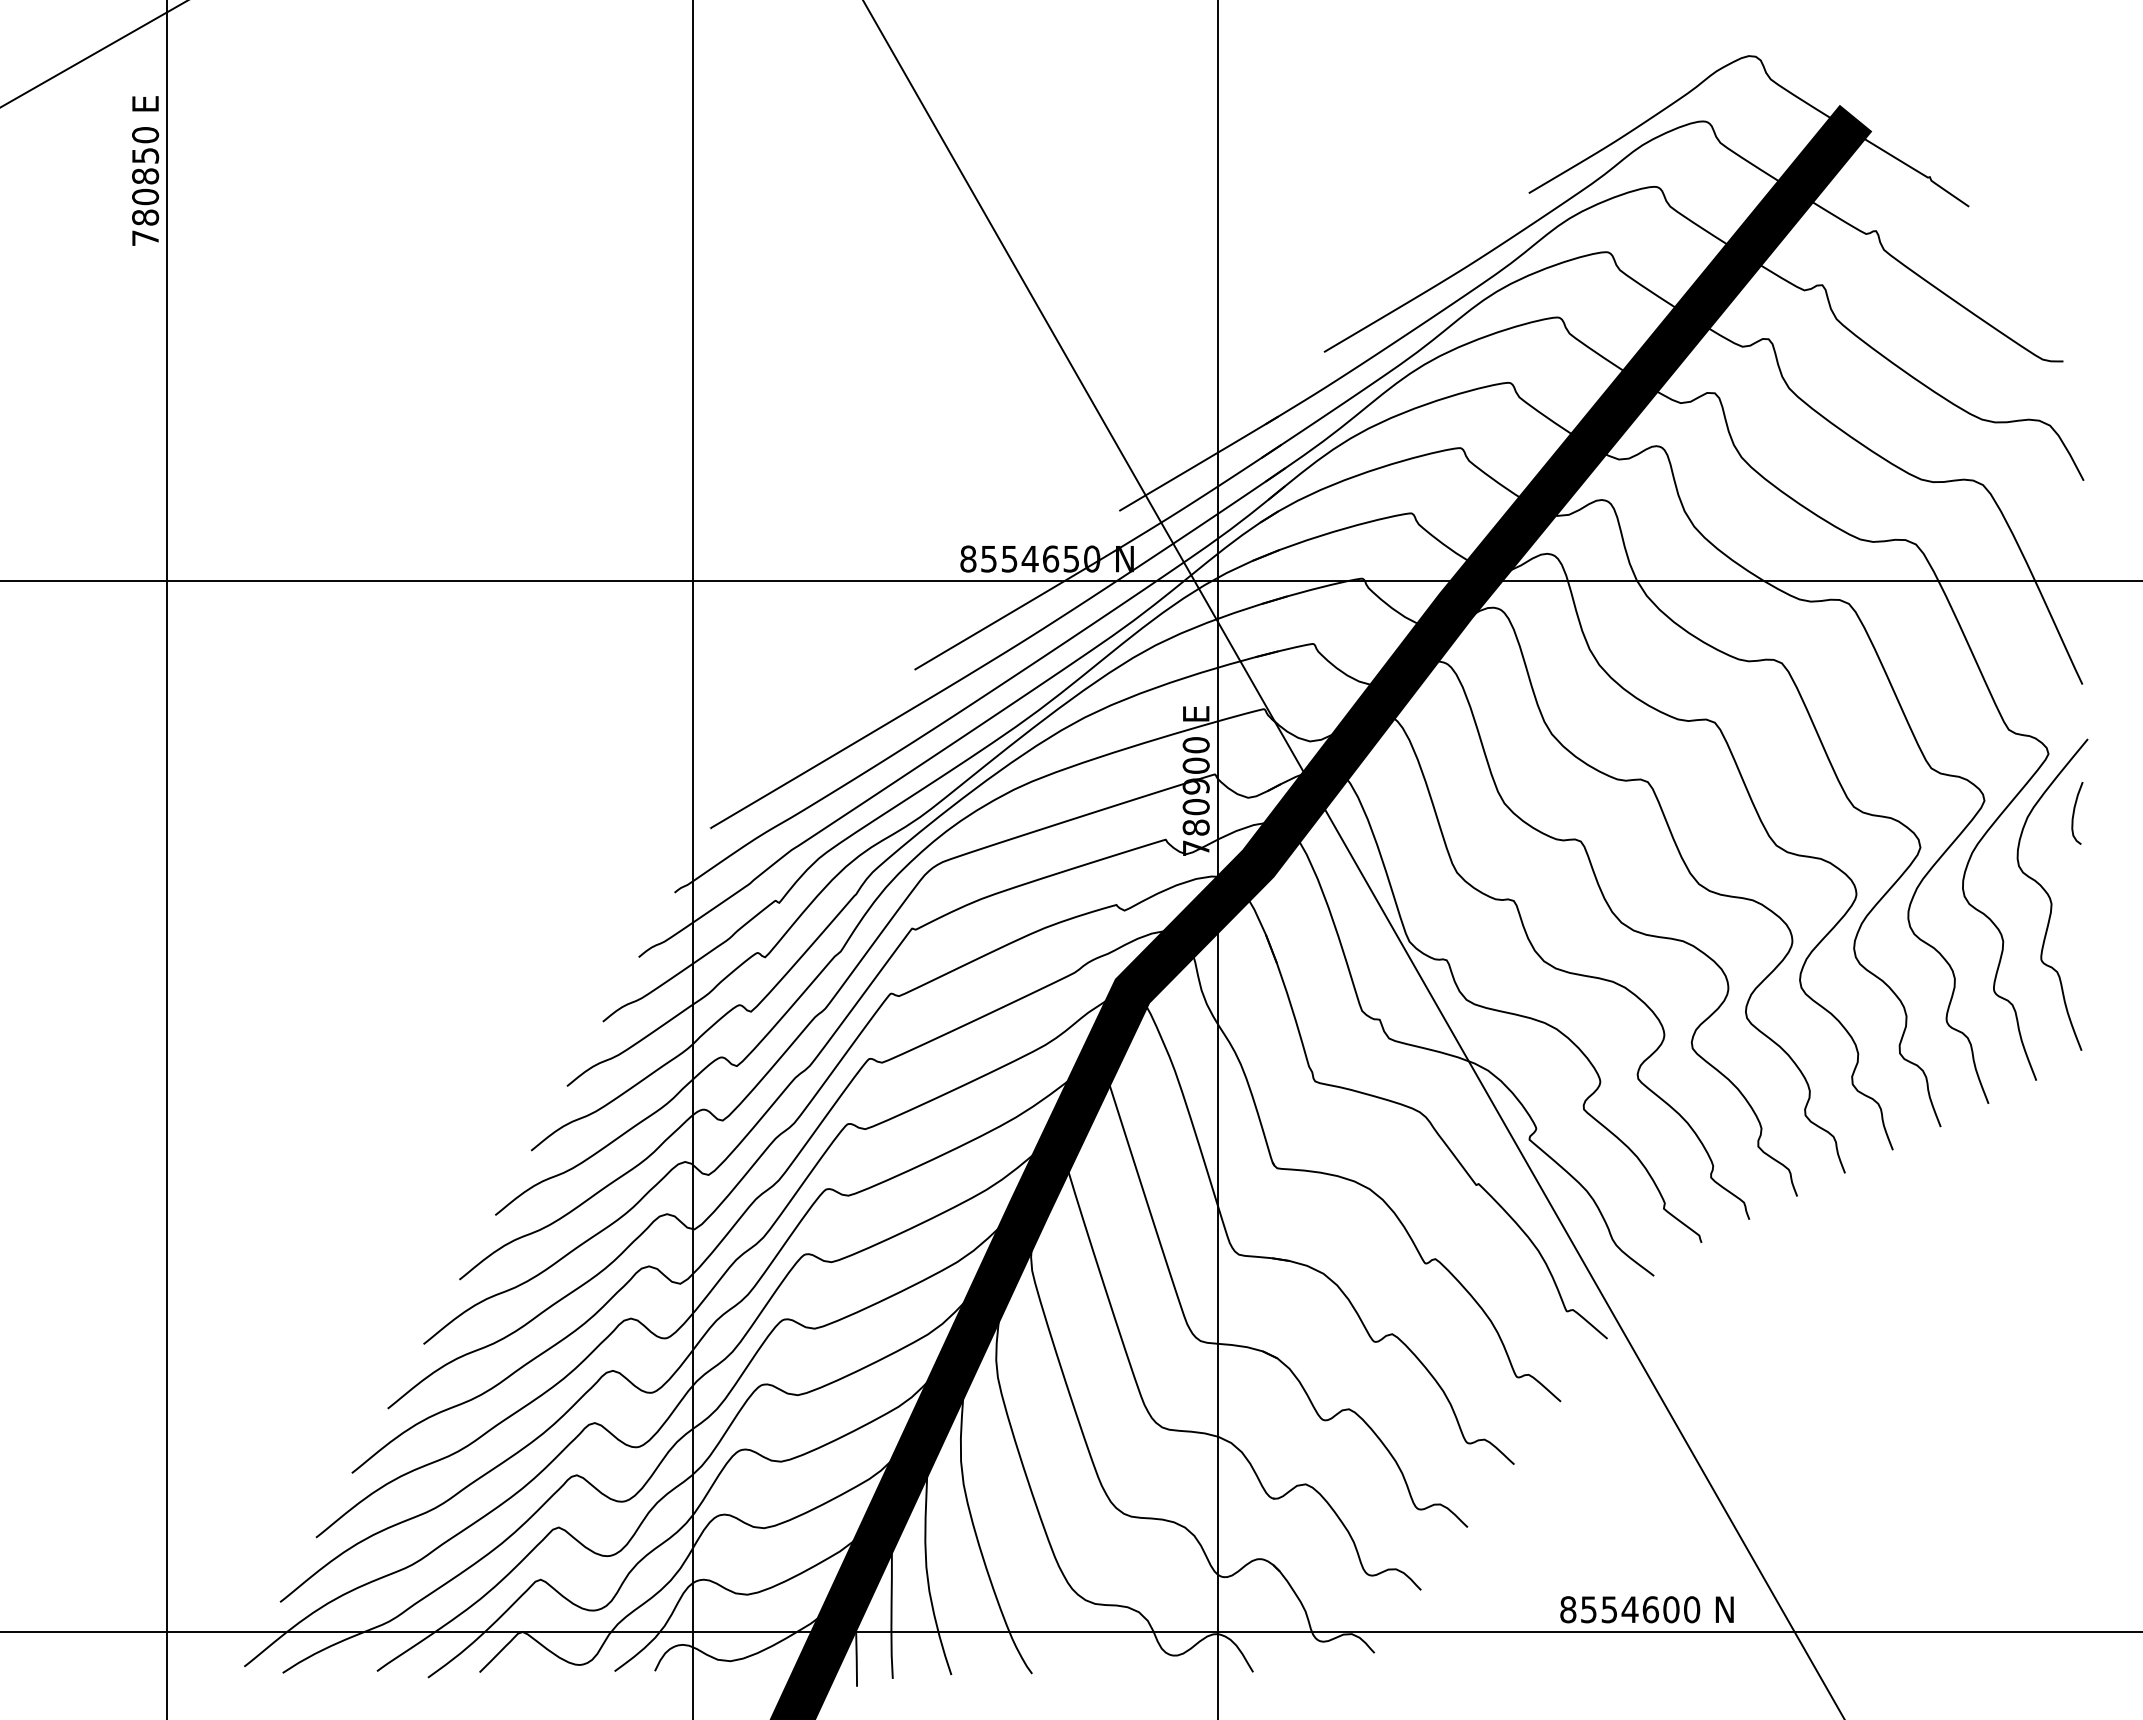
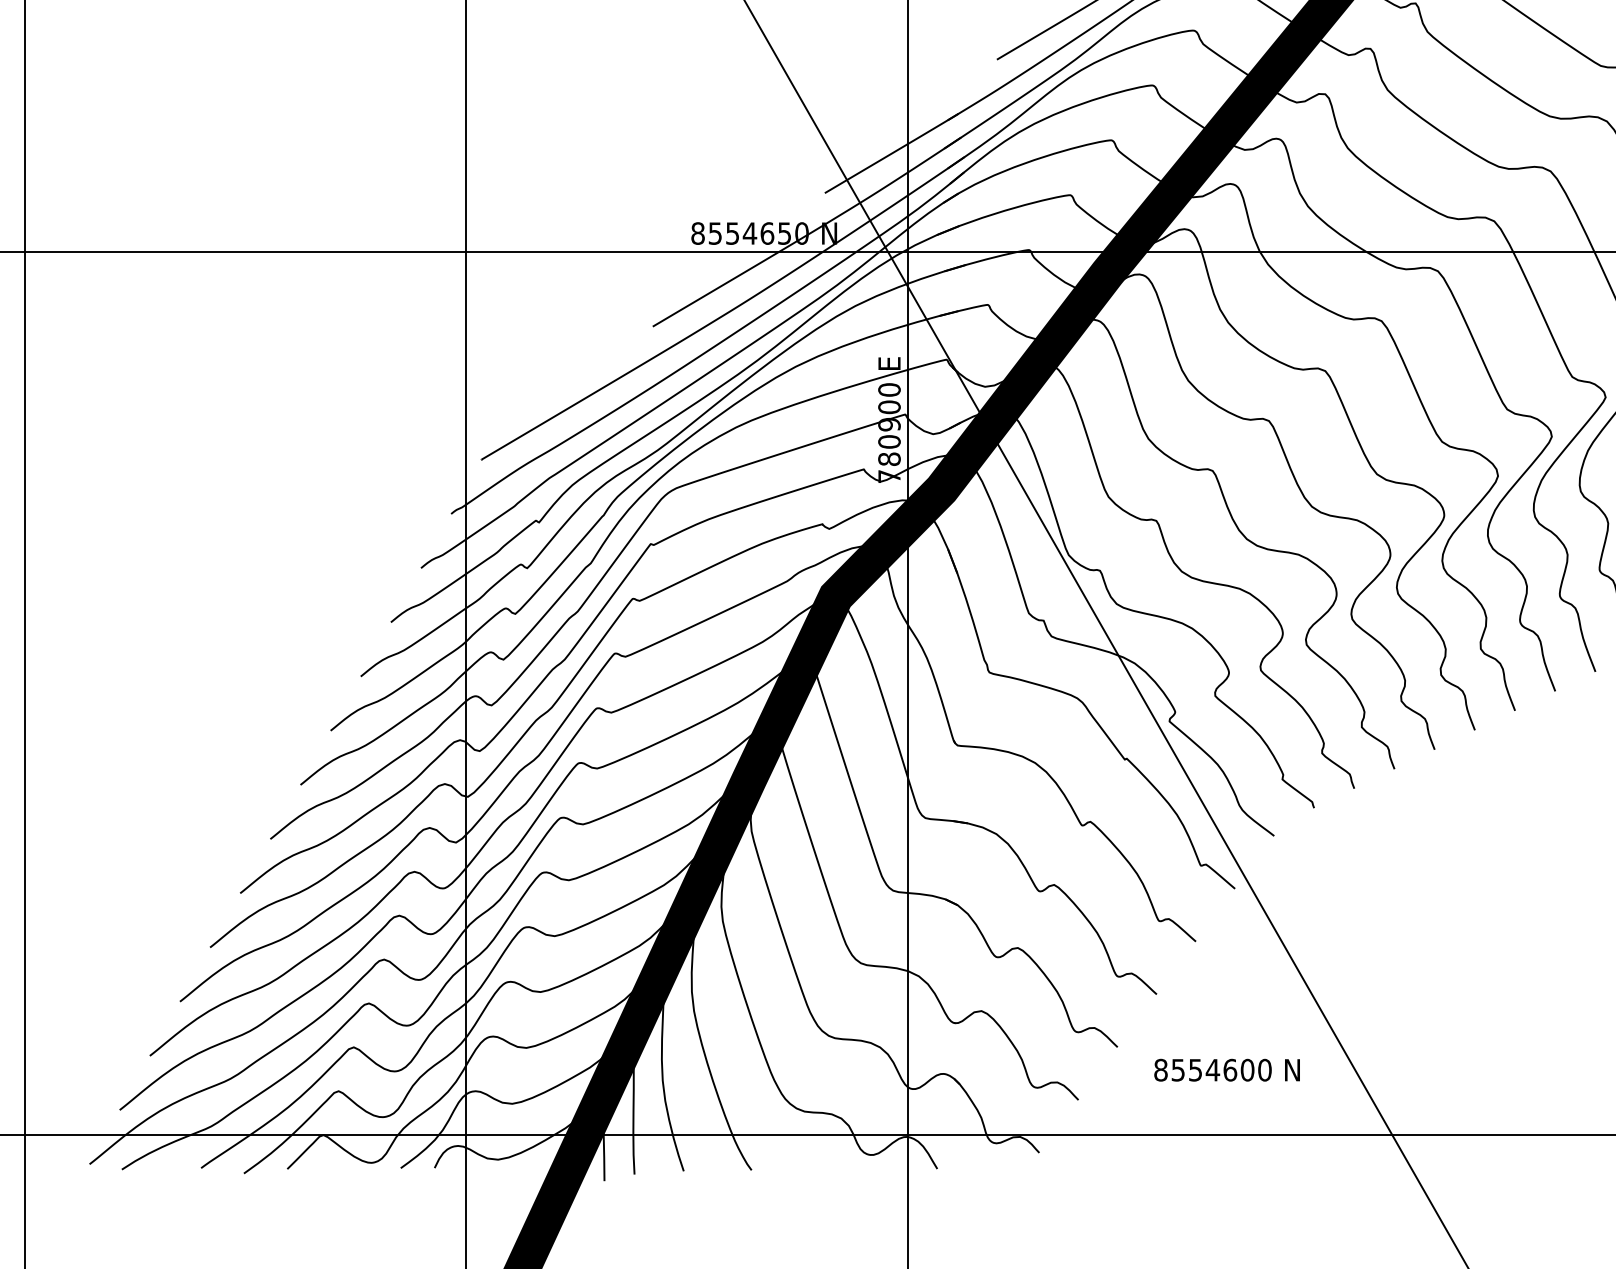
text: (1646, 1609) -> (1226, 1070), moved

